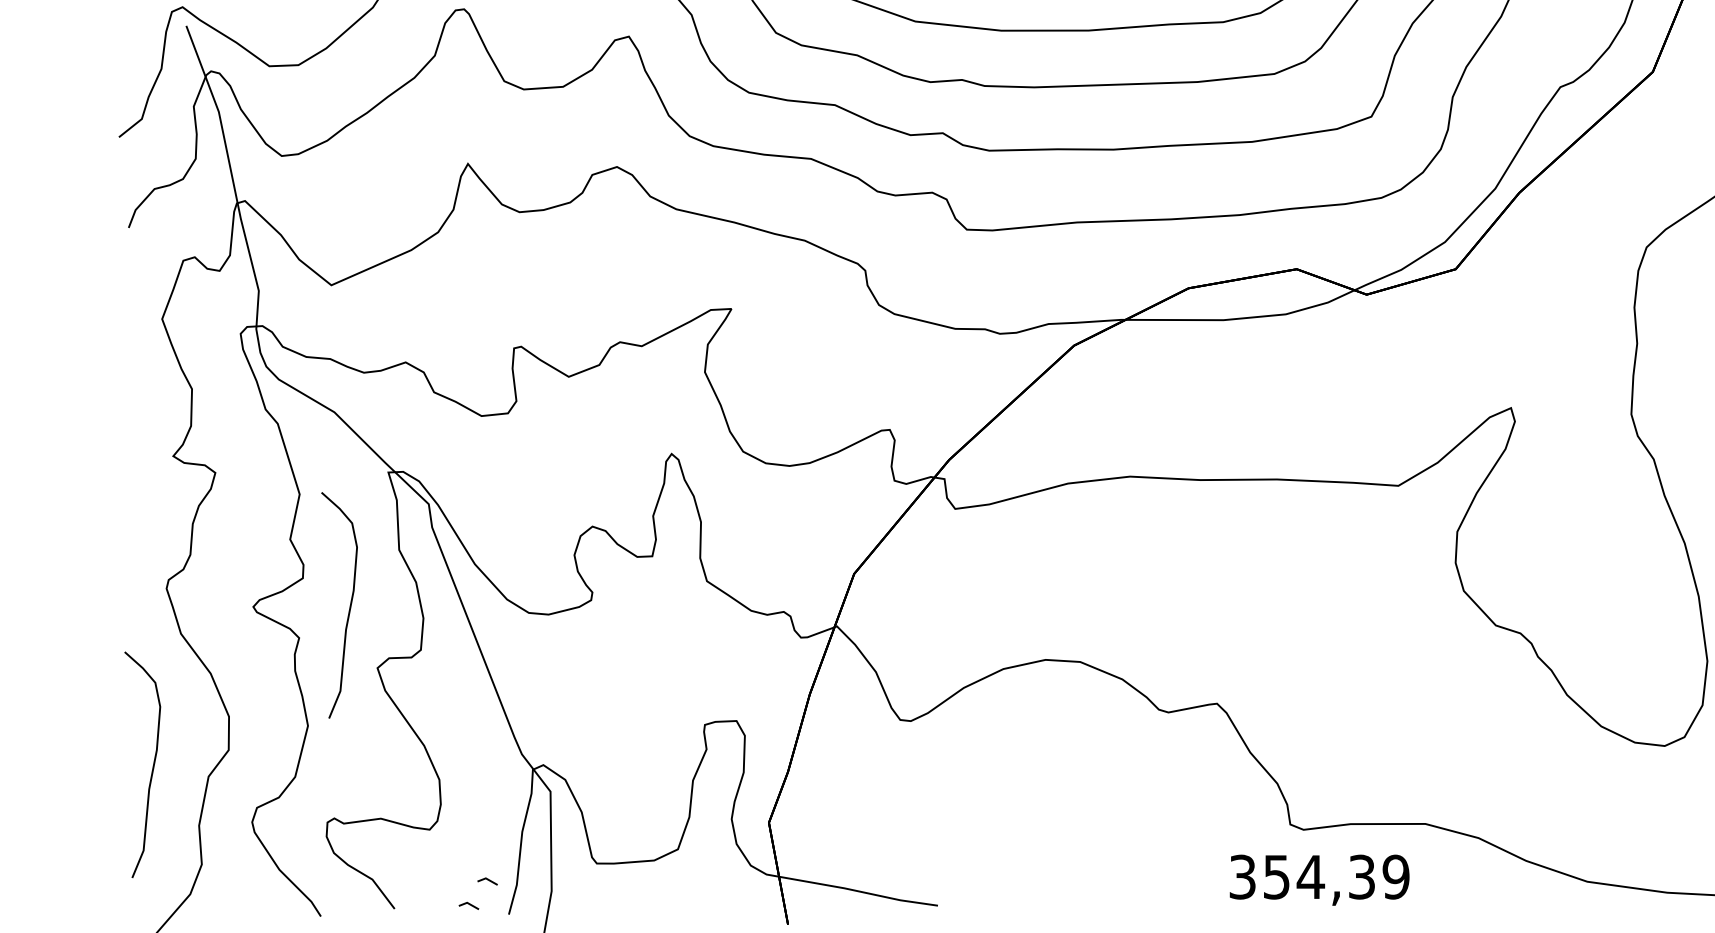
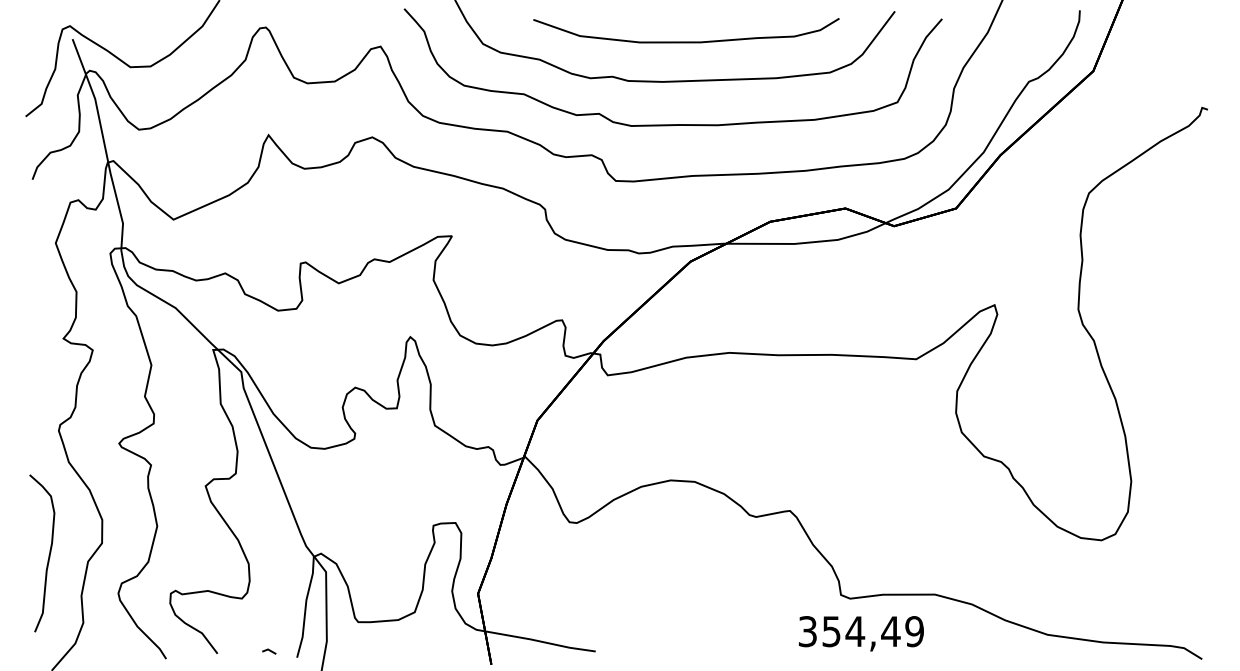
curve: (348, 608) -> (185, 444), removed
text: (1361, 876) -> (890, 631), 354,39 -> 354,49
line: (487, 881) -> (282, 634), removed

